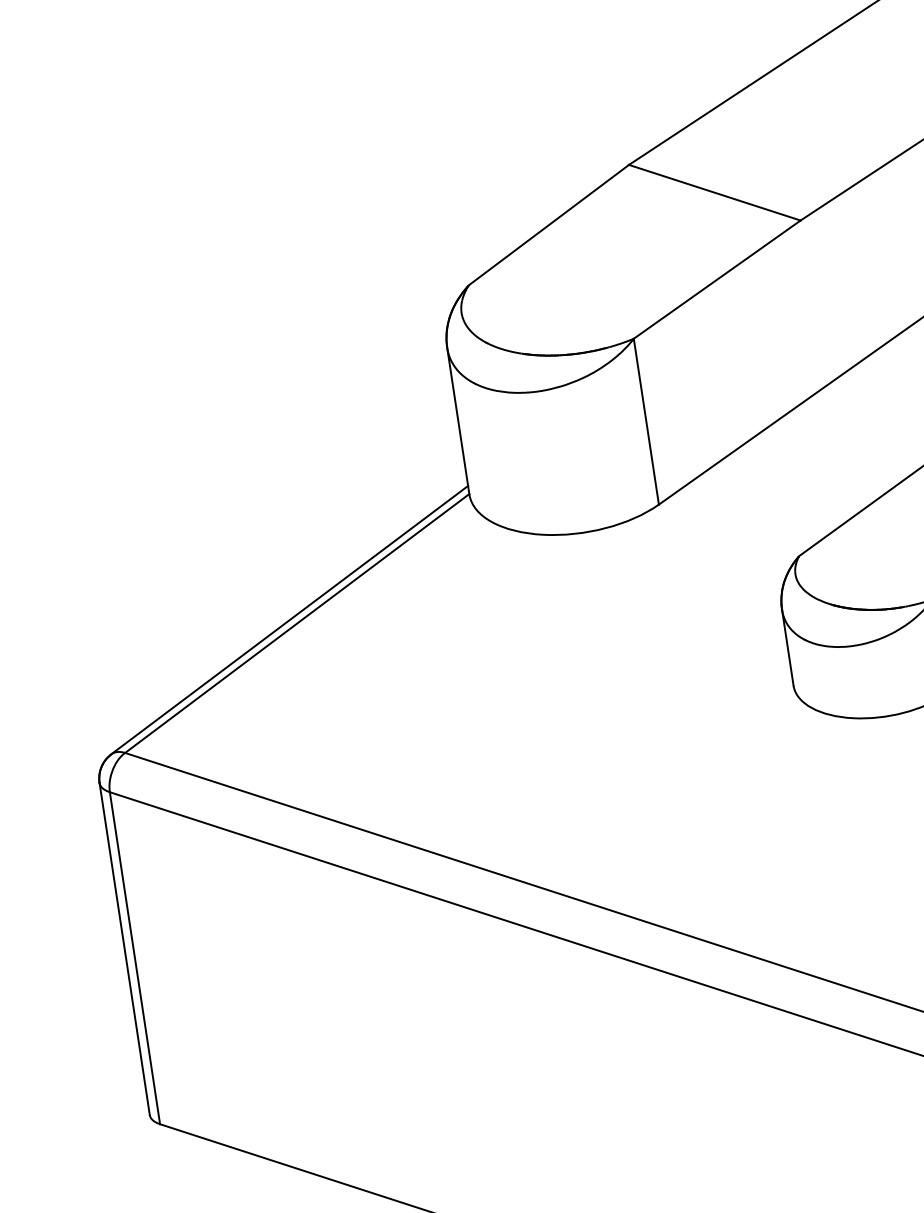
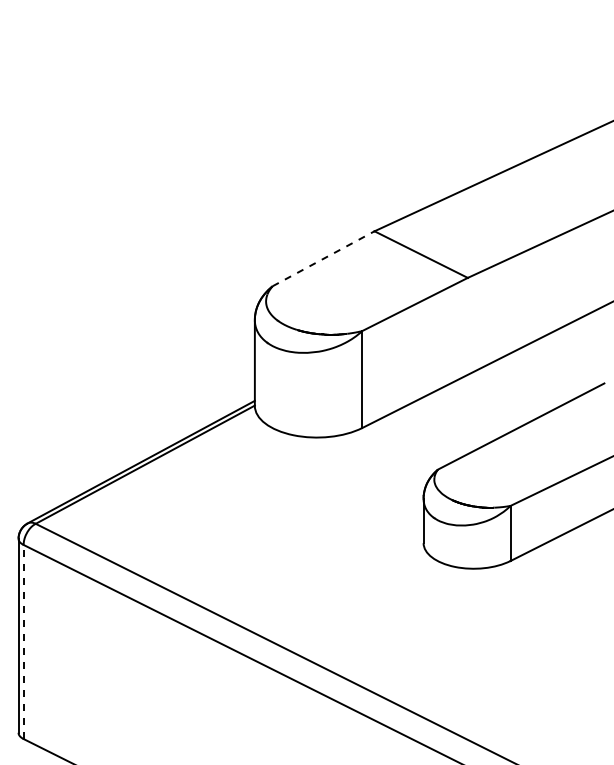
line: (548, 224) -> (323, 258), solid -> dashed
line: (134, 957) -> (23, 641), solid -> dashed

